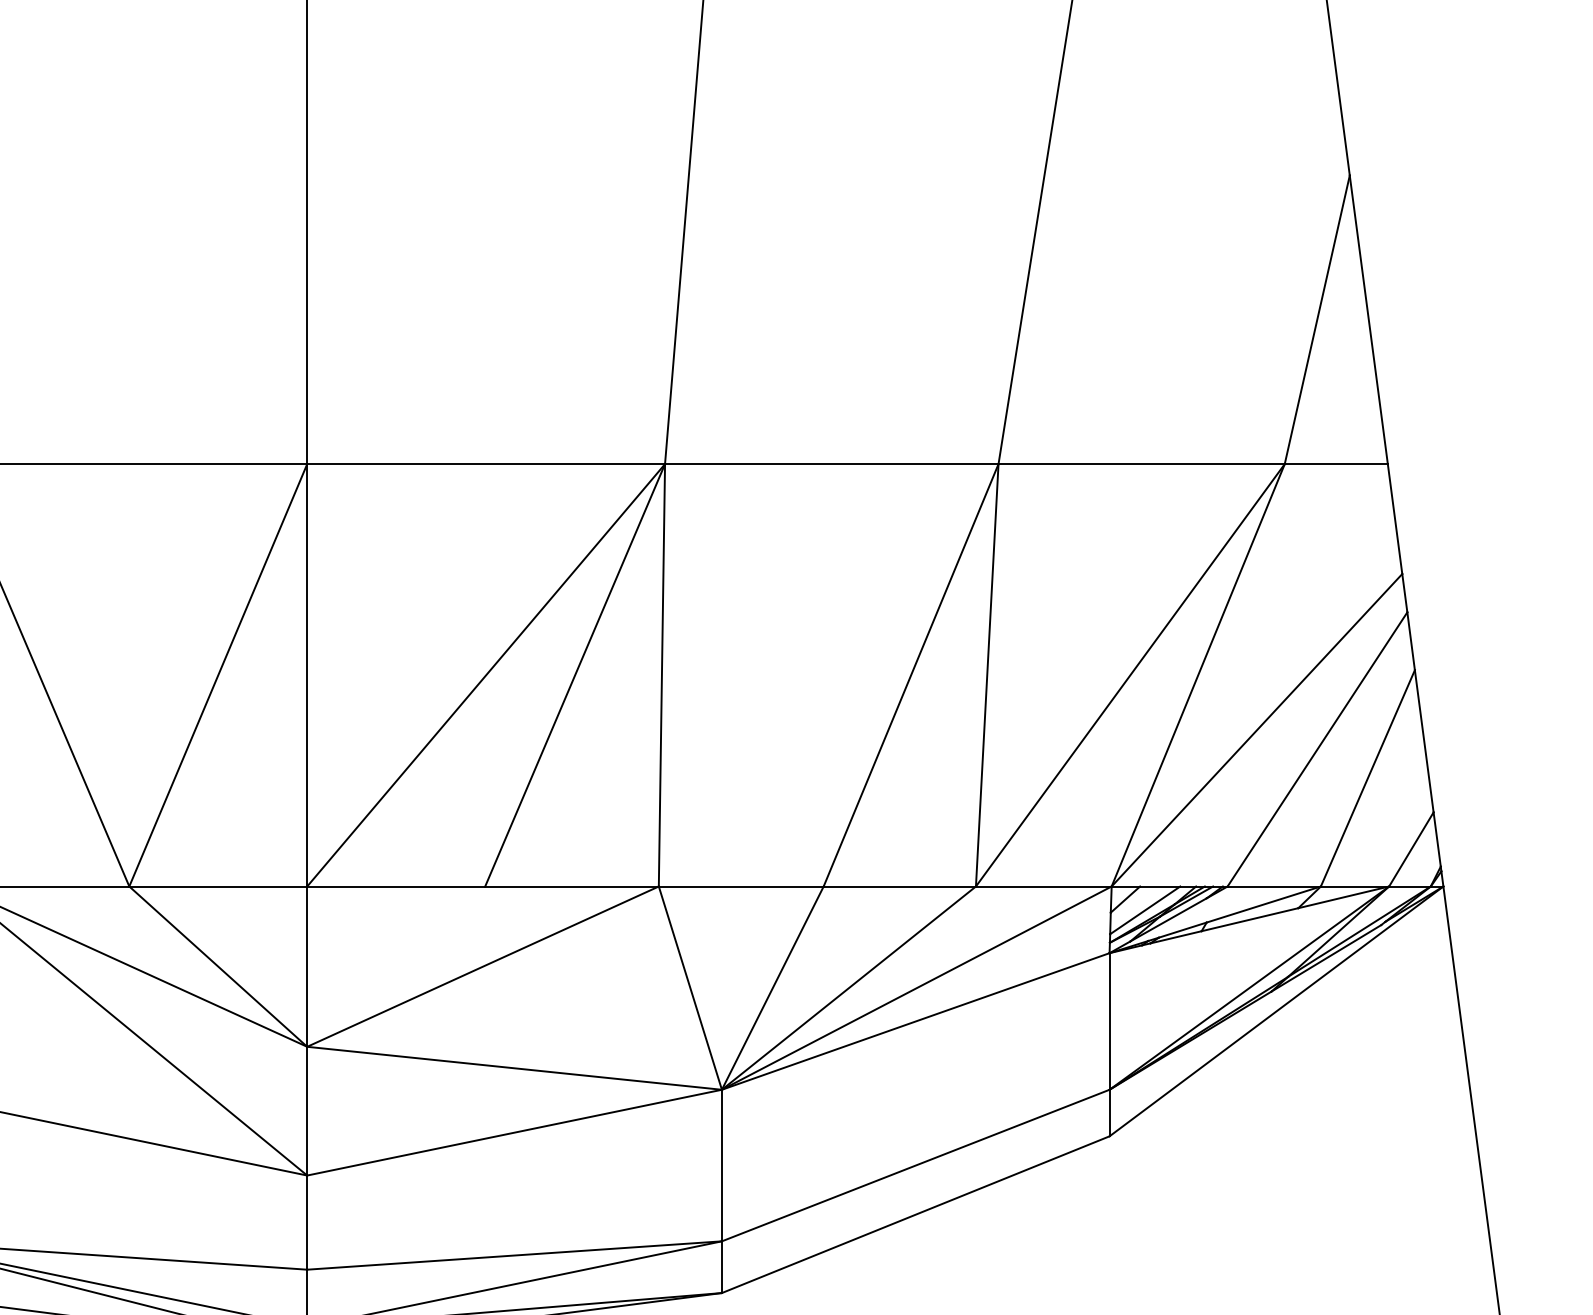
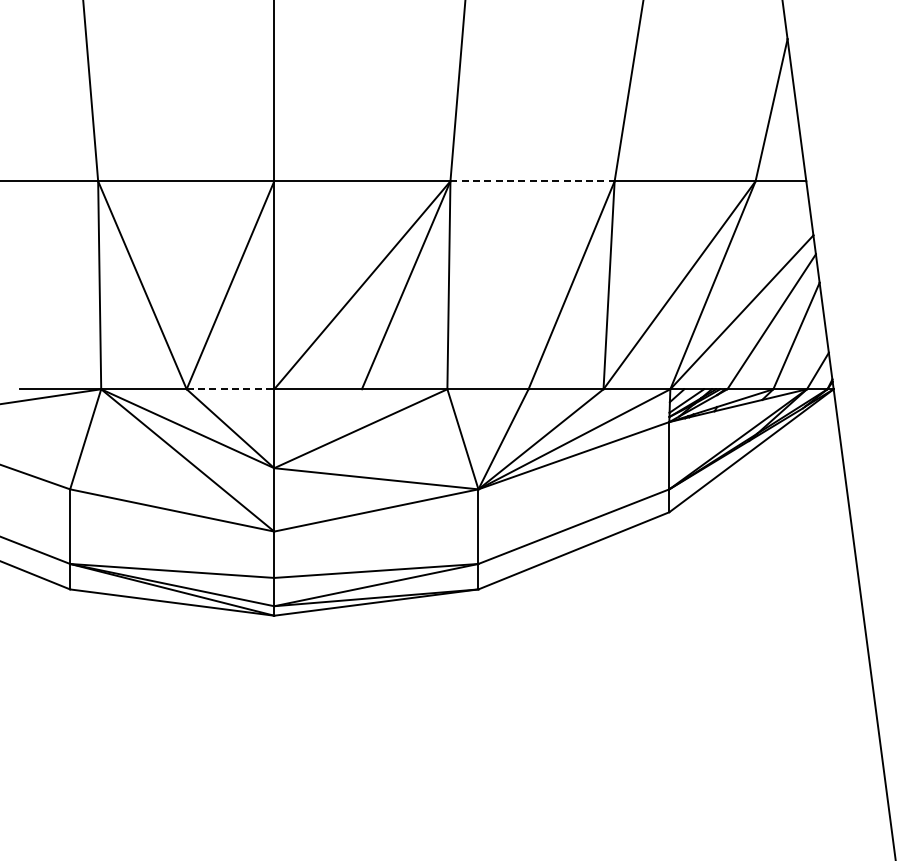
line: (833, 464) -> (533, 181), solid -> dashed
line: (218, 886) -> (230, 389), solid -> dashed

